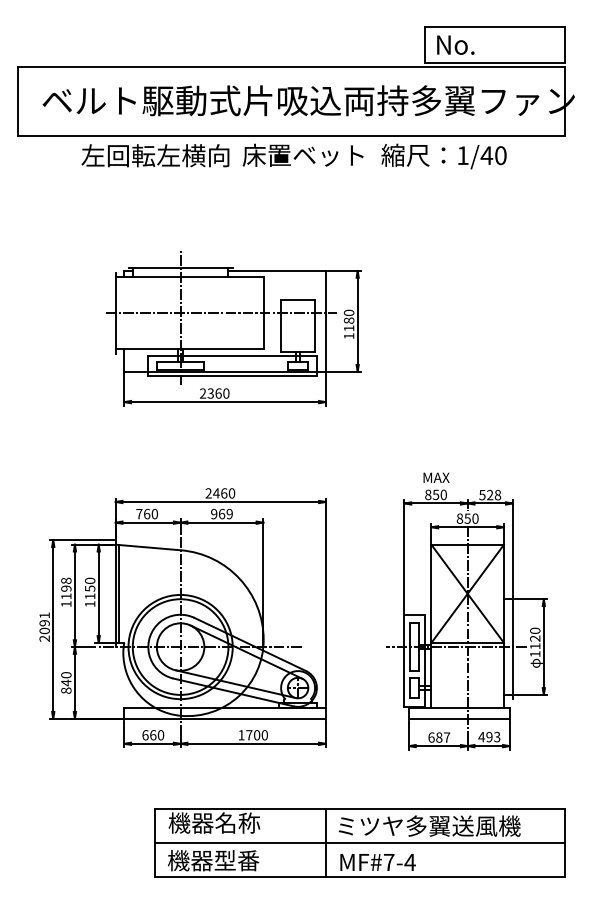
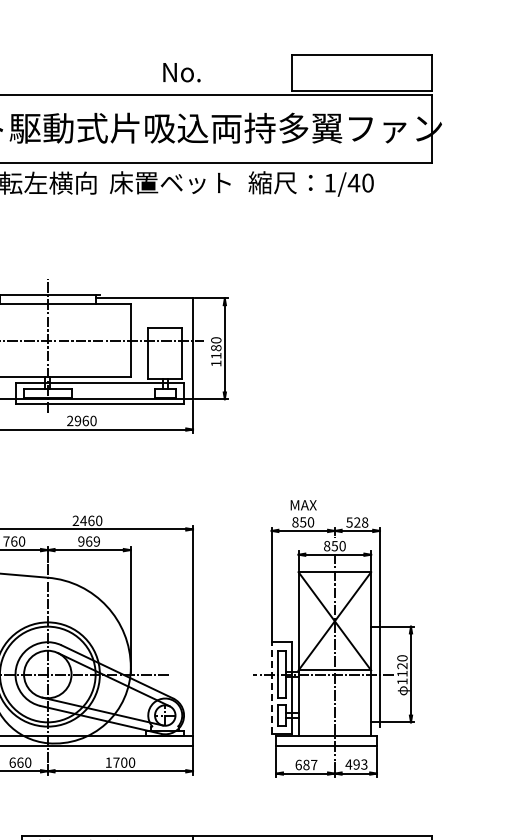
text: (455, 44) -> (181, 71), moved
text: (210, 393) -> (77, 420), 2360 -> 2960
line: (404, 660) -> (271, 687), solid -> dashed

